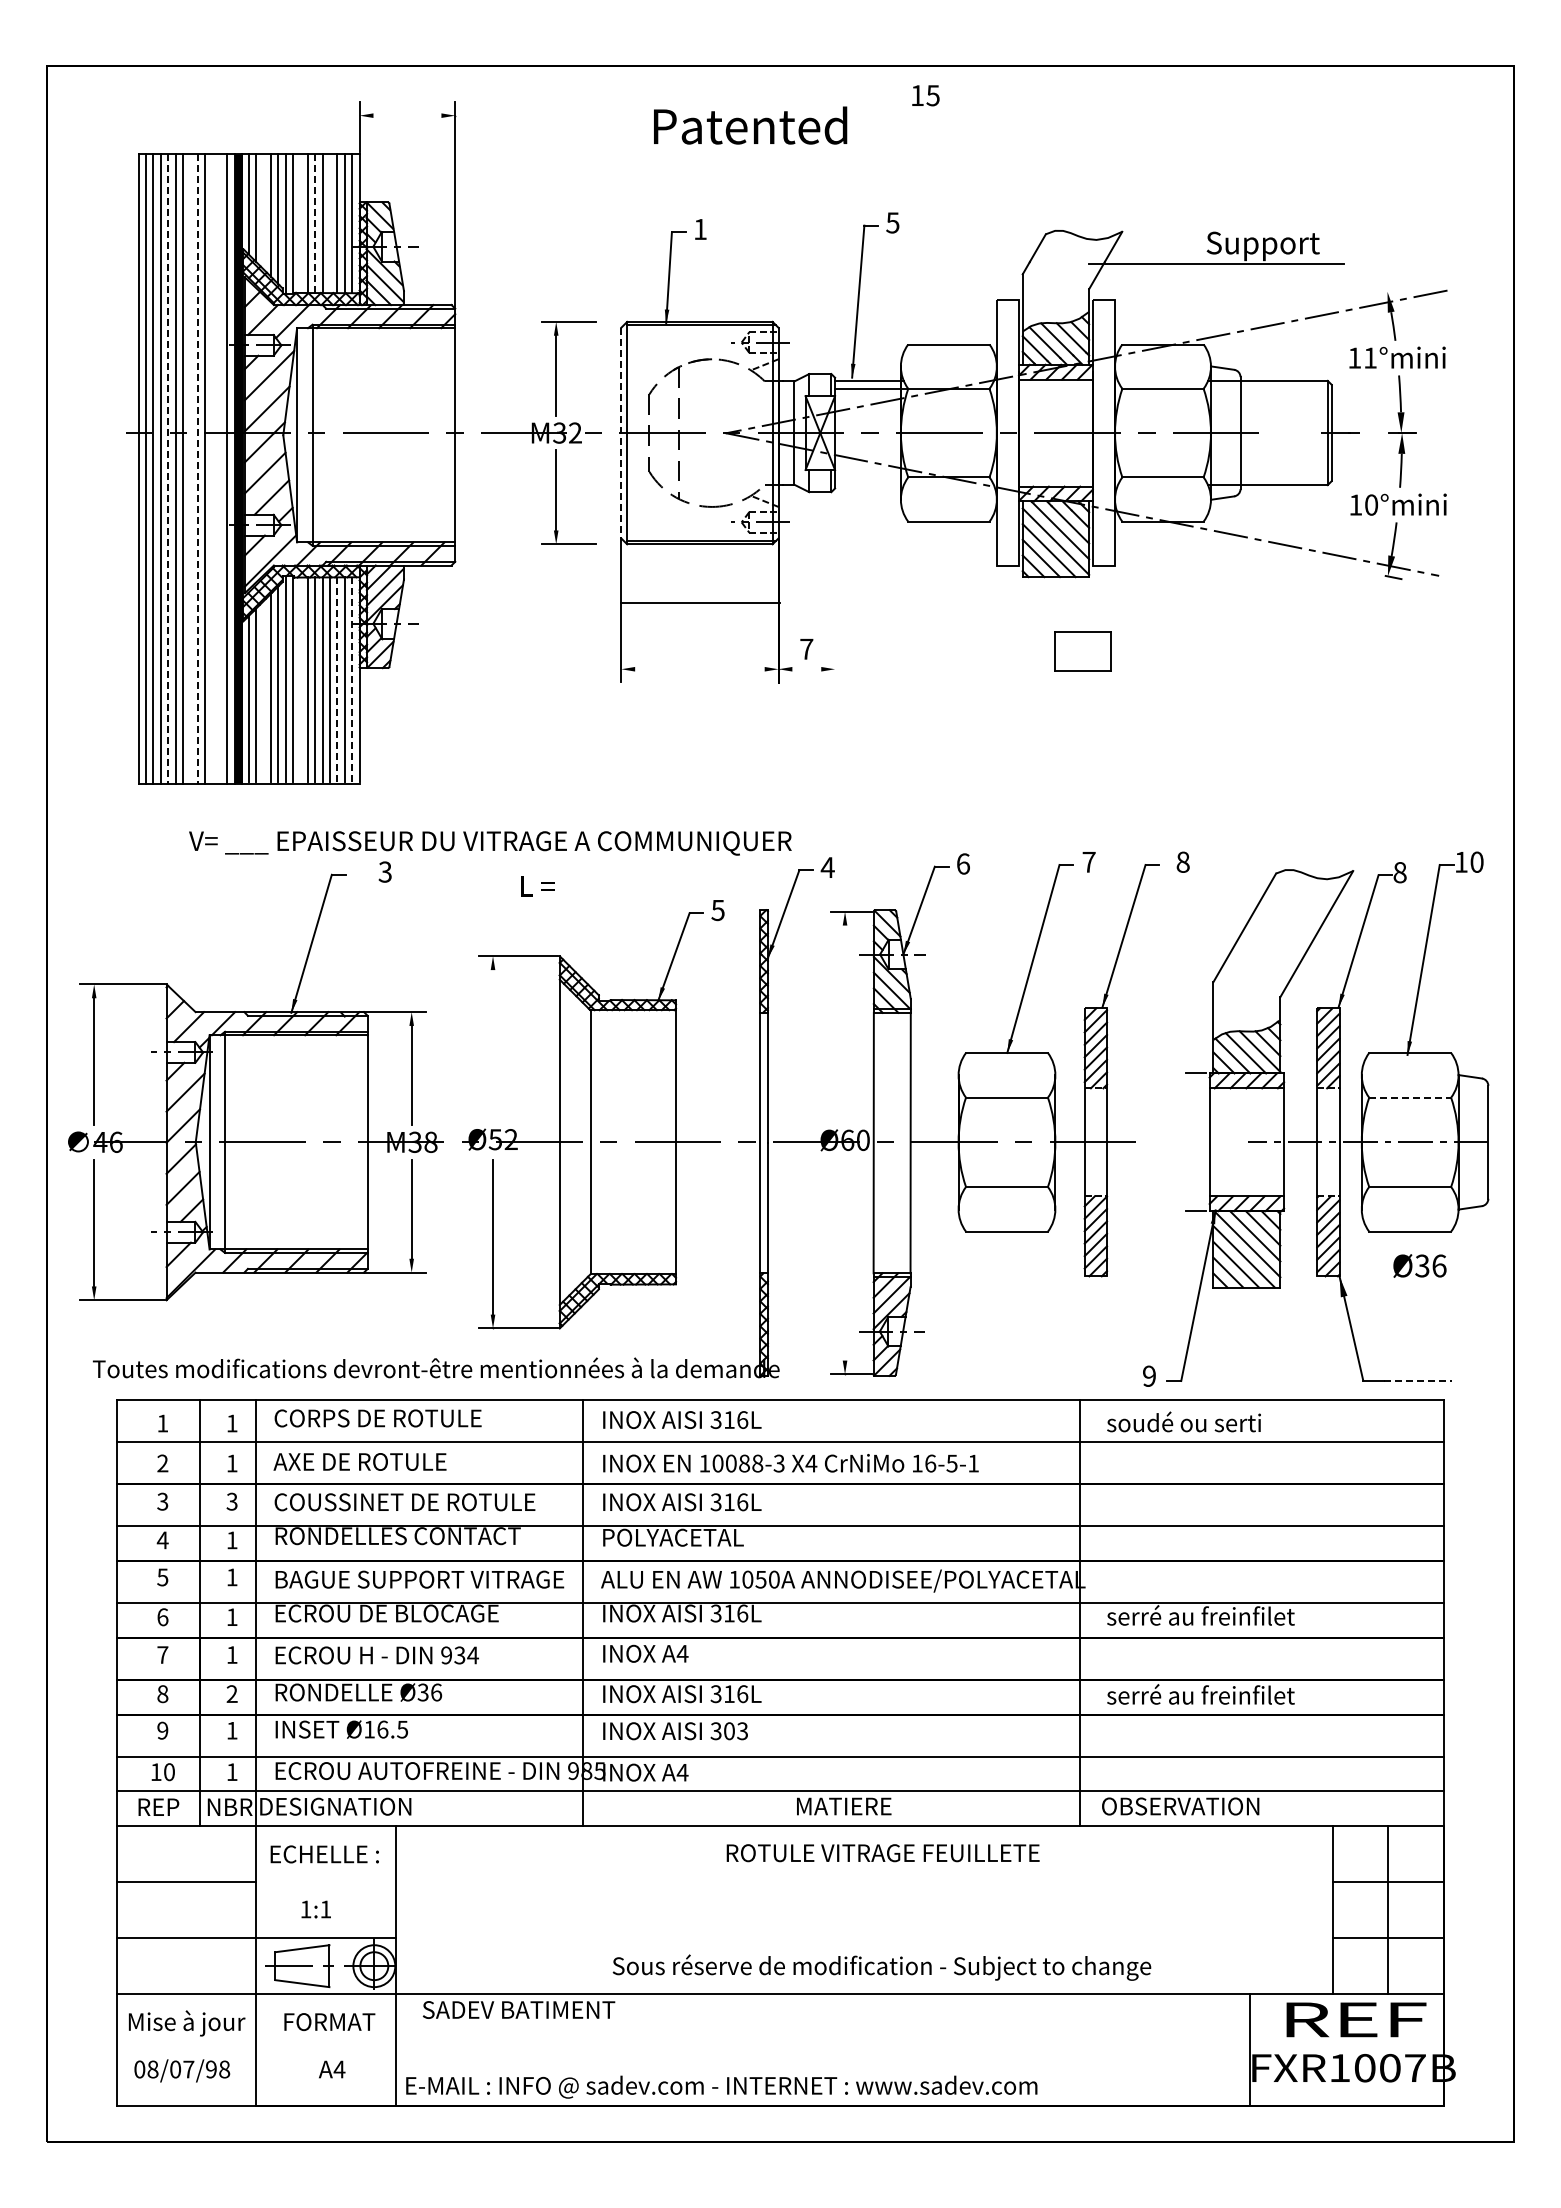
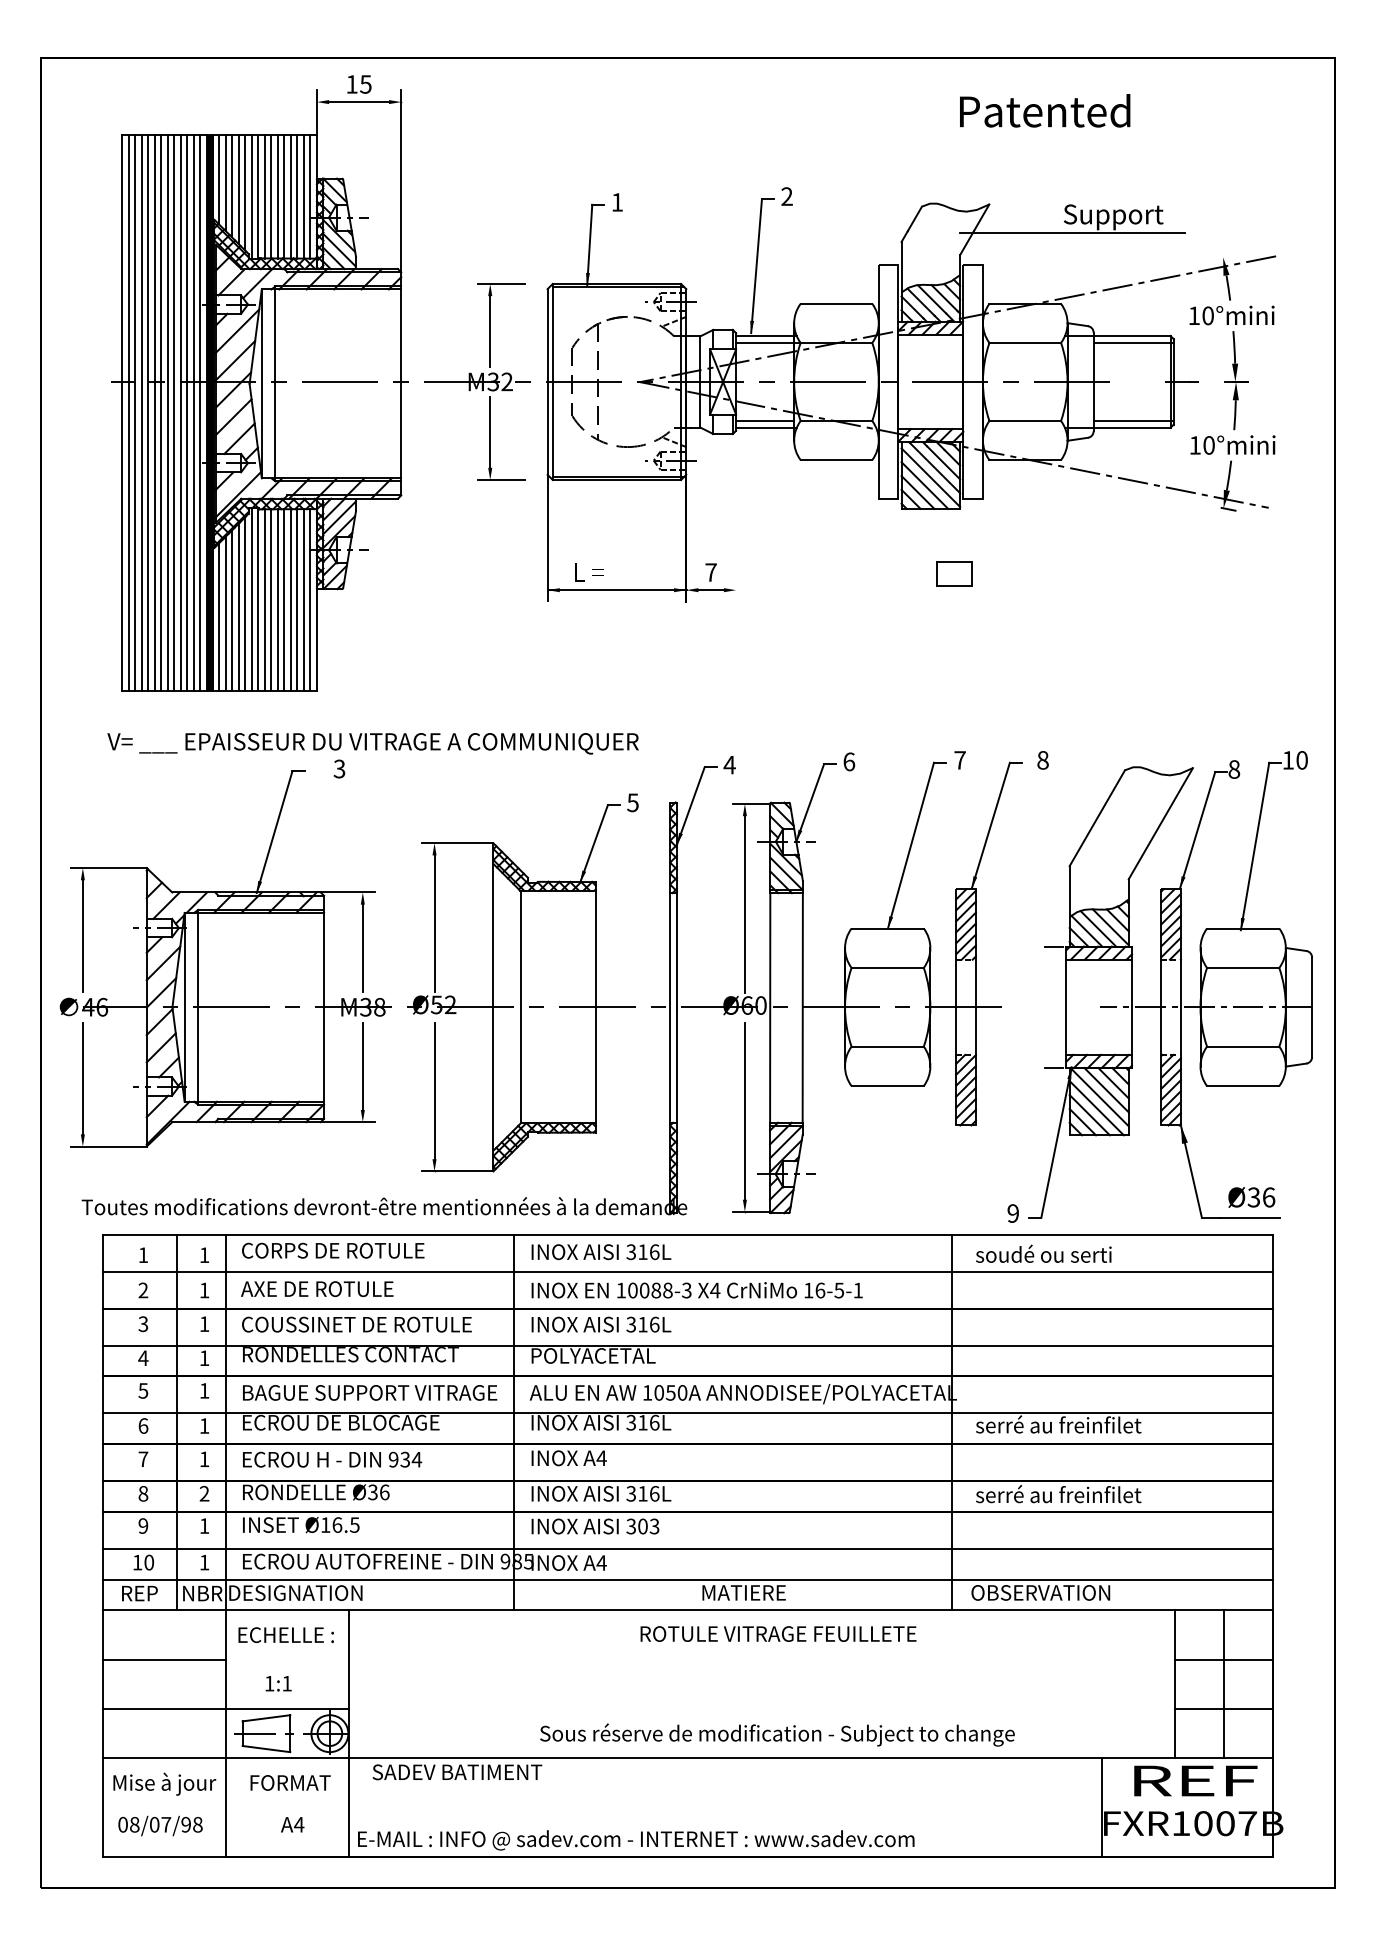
text: (925, 95) -> (359, 84), moved
line: (407, 115) -> (359, 101), added
text: (750, 125) -> (1045, 110), moved
line: (263, 211) -> (232, 186), added
text: (892, 222) -> (786, 196), 5 -> 2
line: (300, 223) -> (264, 197), added
line: (315, 223) -> (278, 197), dashed -> solid
line: (330, 223) -> (291, 197), added
text: (1370, 357) -> (1208, 315), 11°mini -> 10°mini
line: (1285, 388) -> (1133, 342), added
line: (621, 433) -> (547, 382), dashed -> solid
line: (190, 468) -> (167, 413), added
line: (212, 468) -> (187, 413), added
line: (219, 468) -> (193, 413), added
line: (168, 469) -> (148, 414), dashed -> solid
line: (197, 469) -> (173, 414), dashed -> solid
line: (867, 477) -> (764, 421), added
line: (1285, 477) -> (1133, 421), added
line: (869, 484) -> (766, 427), added
line: (700, 603) -> (617, 590), moved
part: (1082, 651) -> (954, 574), size x0.71
line: (806, 669) -> (710, 590), added
line: (300, 679) -> (264, 599), added
line: (337, 679) -> (297, 599), dashed -> solid
line: (352, 679) -> (310, 599), dashed -> solid
line: (263, 691) -> (232, 609), added
text: (490, 843) -> (373, 743), moved
text: (537, 886) -> (589, 572), moved
line: (845, 1025) -> (745, 904), added
line: (493, 1047) -> (434, 923), added
line: (1410, 1097) -> (1243, 967), dashed -> solid
line: (845, 1260) -> (745, 1111), added
text: (1419, 1265) -> (1251, 1197), moved
line: (1418, 1380) -> (1250, 1217), dashed -> solid
text: (231, 1501) -> (203, 1323), 3 -> 1

